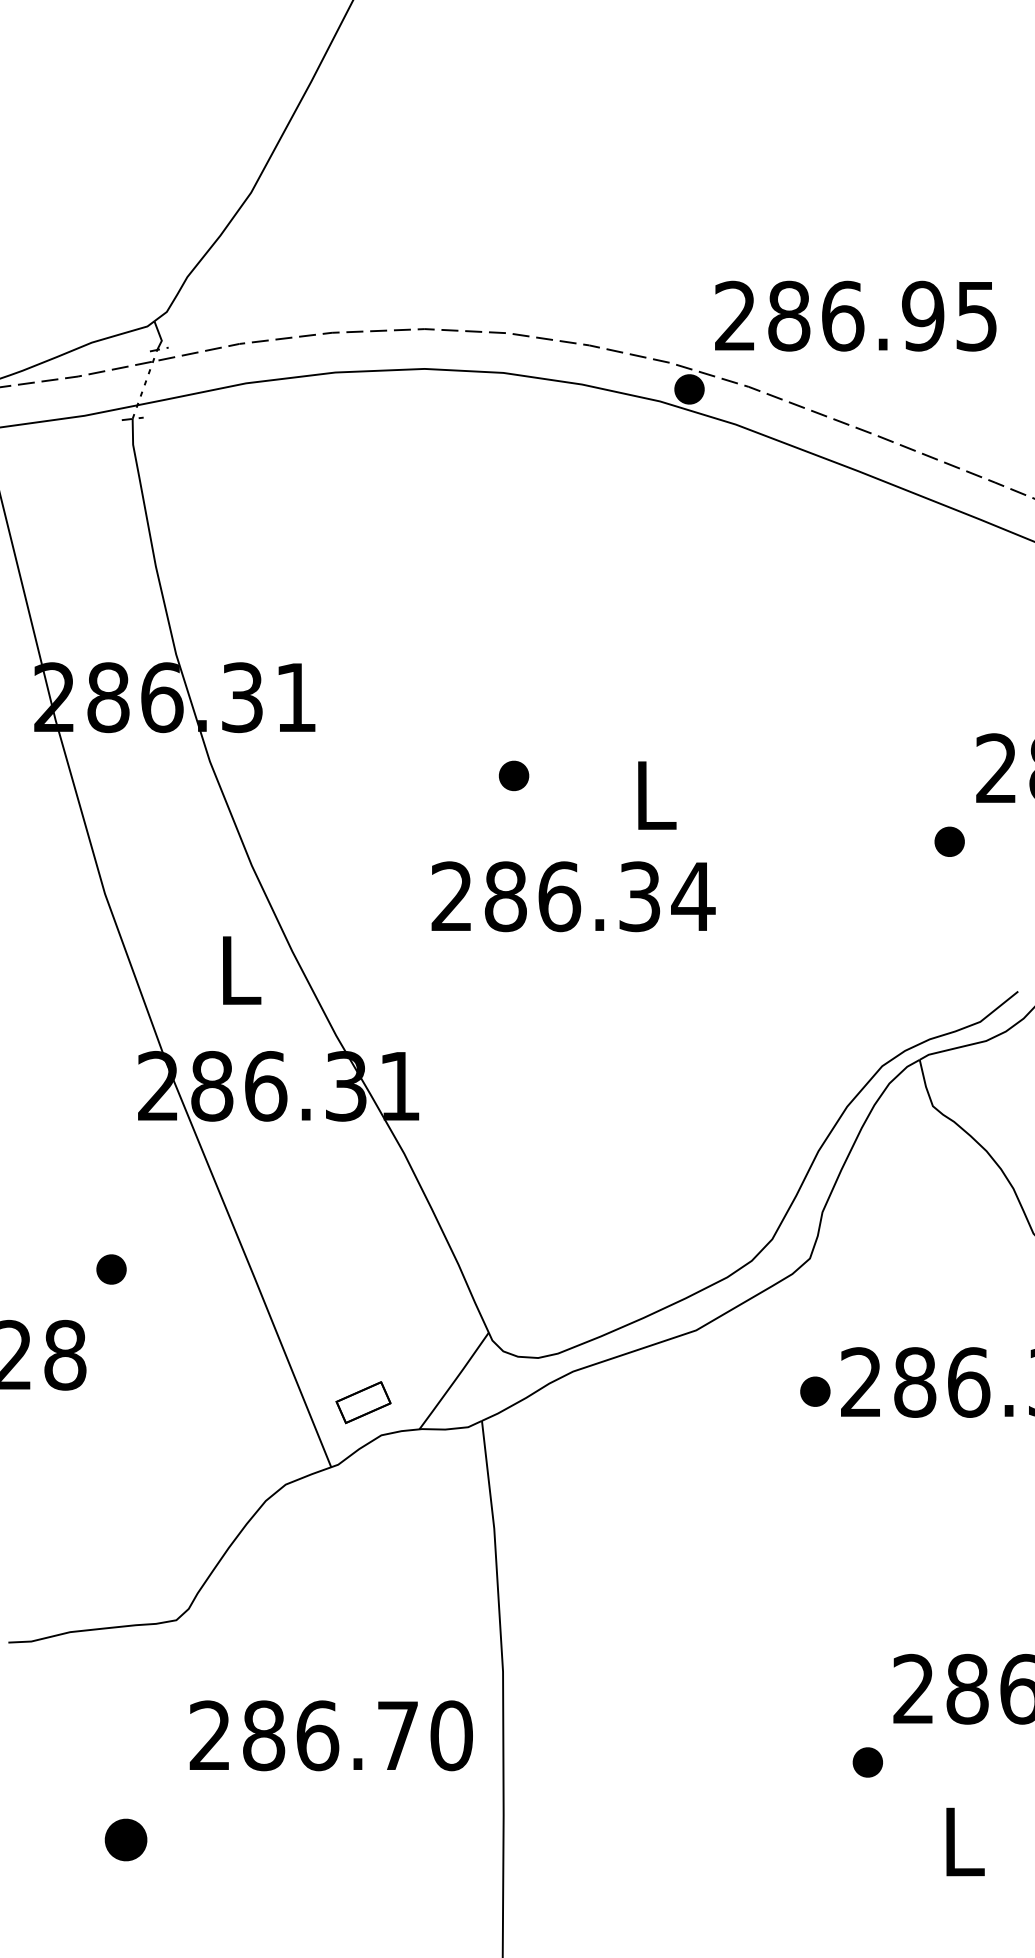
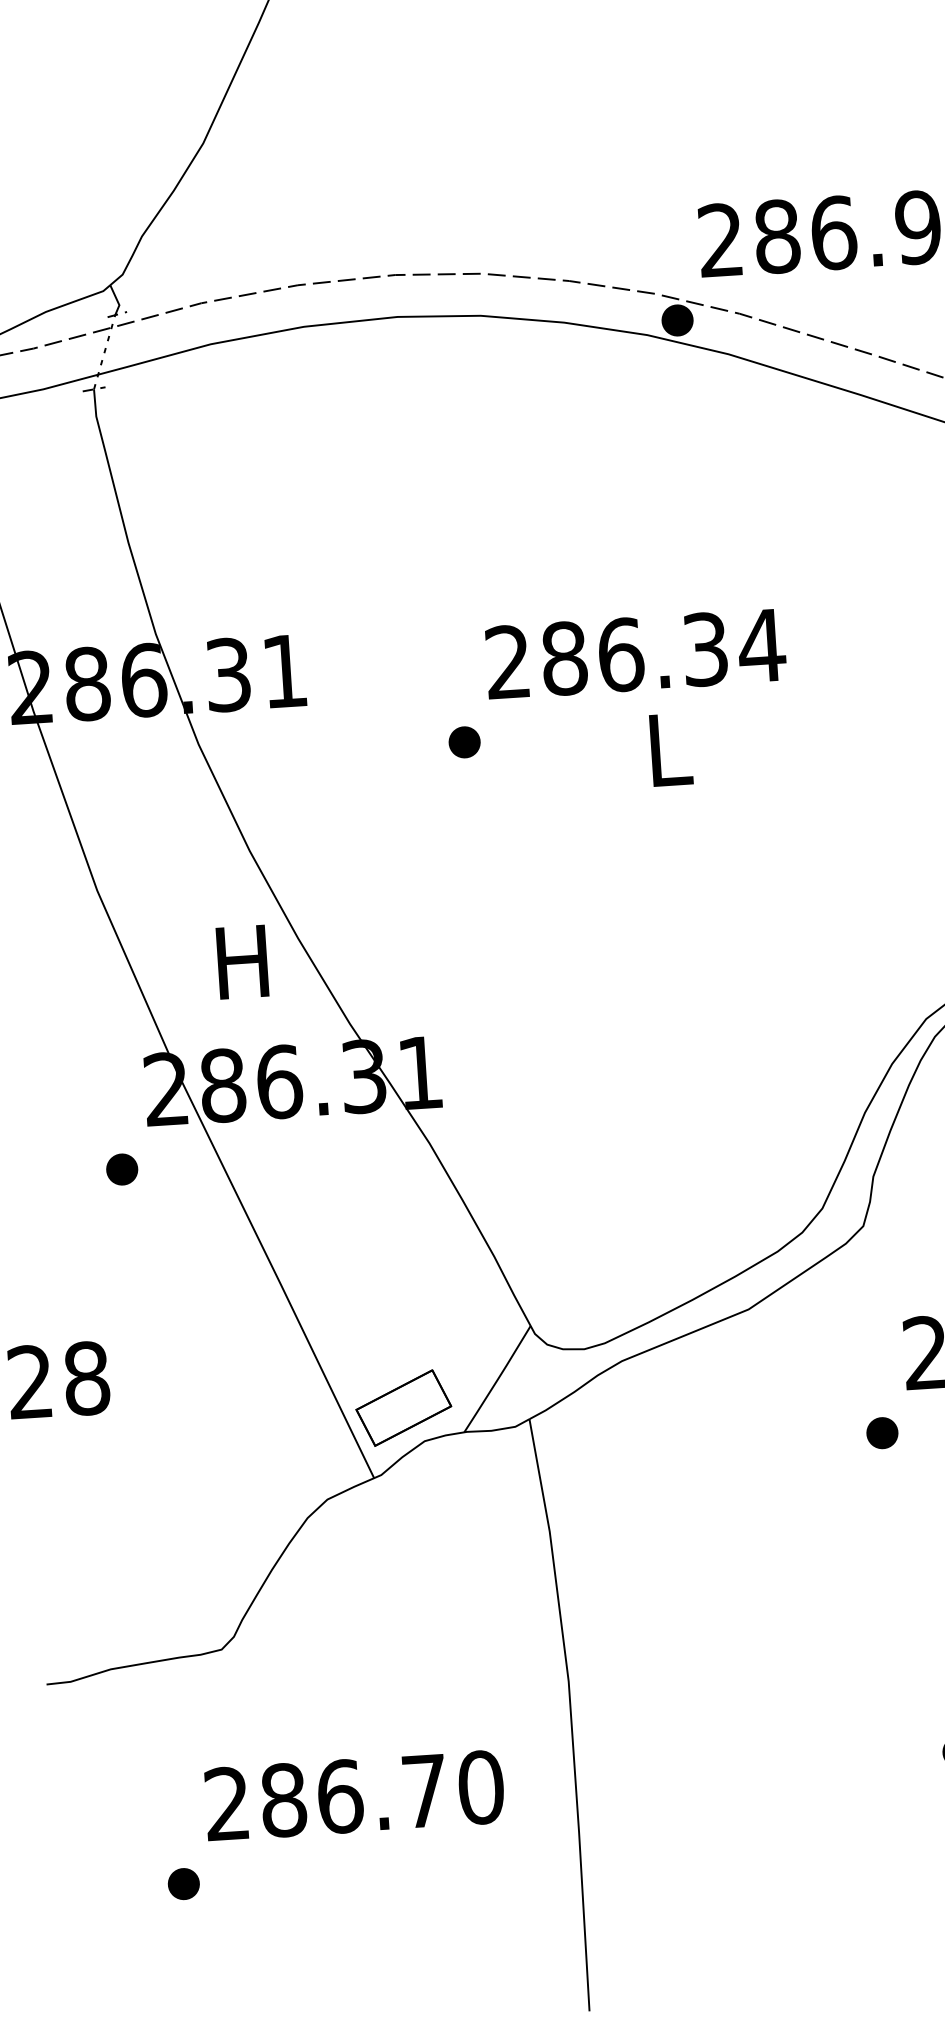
part: (513, 775) -> (464, 741), moved
text: (573, 896) -> (635, 653), moved
text: (237, 970) -> (241, 962), L -> H
part: (111, 1269) -> (122, 1169), moved
part: (815, 1391) -> (882, 1432), moved
part: (363, 1402) -> (403, 1407), size x1.67
text: (330, 1735) -> (353, 1795), moved
part: (126, 1839) -> (184, 1883), size x0.71

